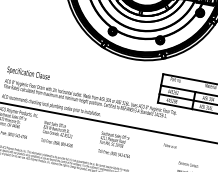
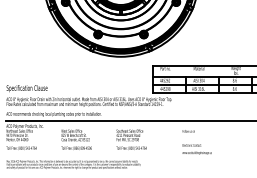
text: (58, 133) -> (76, 139), moved
text: (115, 144) -> (131, 139), moved
text: (170, 146) -> (188, 131), moved

